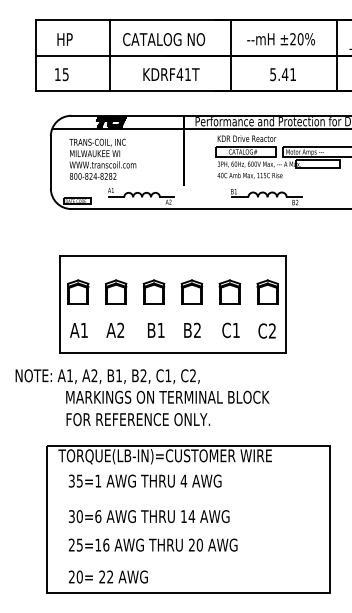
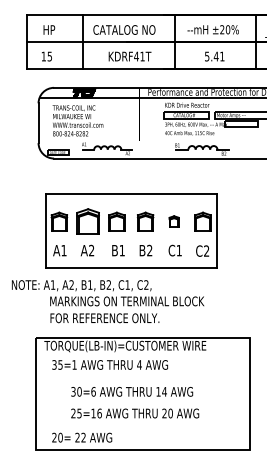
part: (115, 291) -> (87, 221), size x1.4
part: (228, 291) -> (173, 221), size x0.6
text: (149, 516) -> (132, 391), moved
text: (153, 545) -> (135, 413), moved

